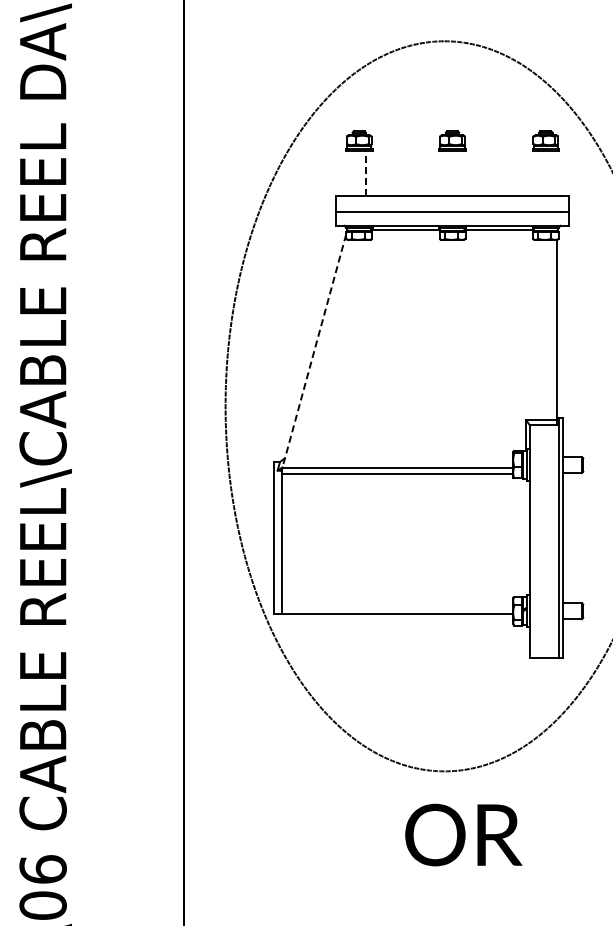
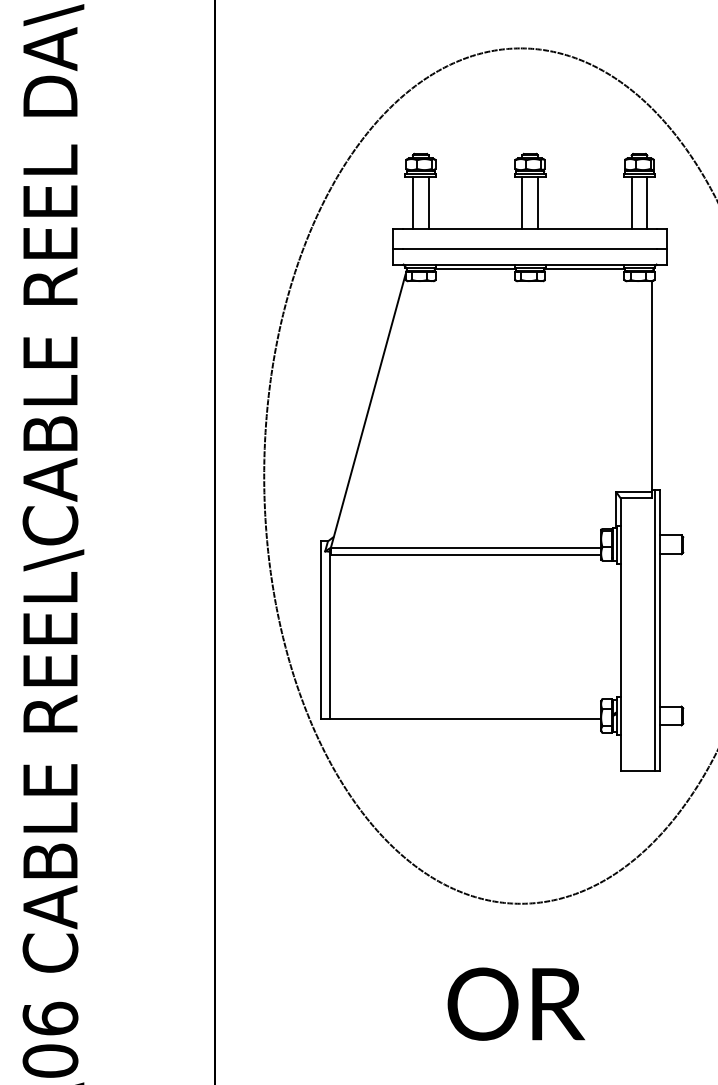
line: (365, 172) -> (428, 202), dashed -> solid
line: (352, 173) -> (412, 203), added
line: (445, 173) -> (521, 203), added
line: (459, 173) -> (538, 203), added
line: (539, 173) -> (631, 203), added
line: (552, 173) -> (647, 203), added
line: (314, 352) -> (368, 413), dashed -> solid
text: (463, 834) -> (515, 1003), moved

